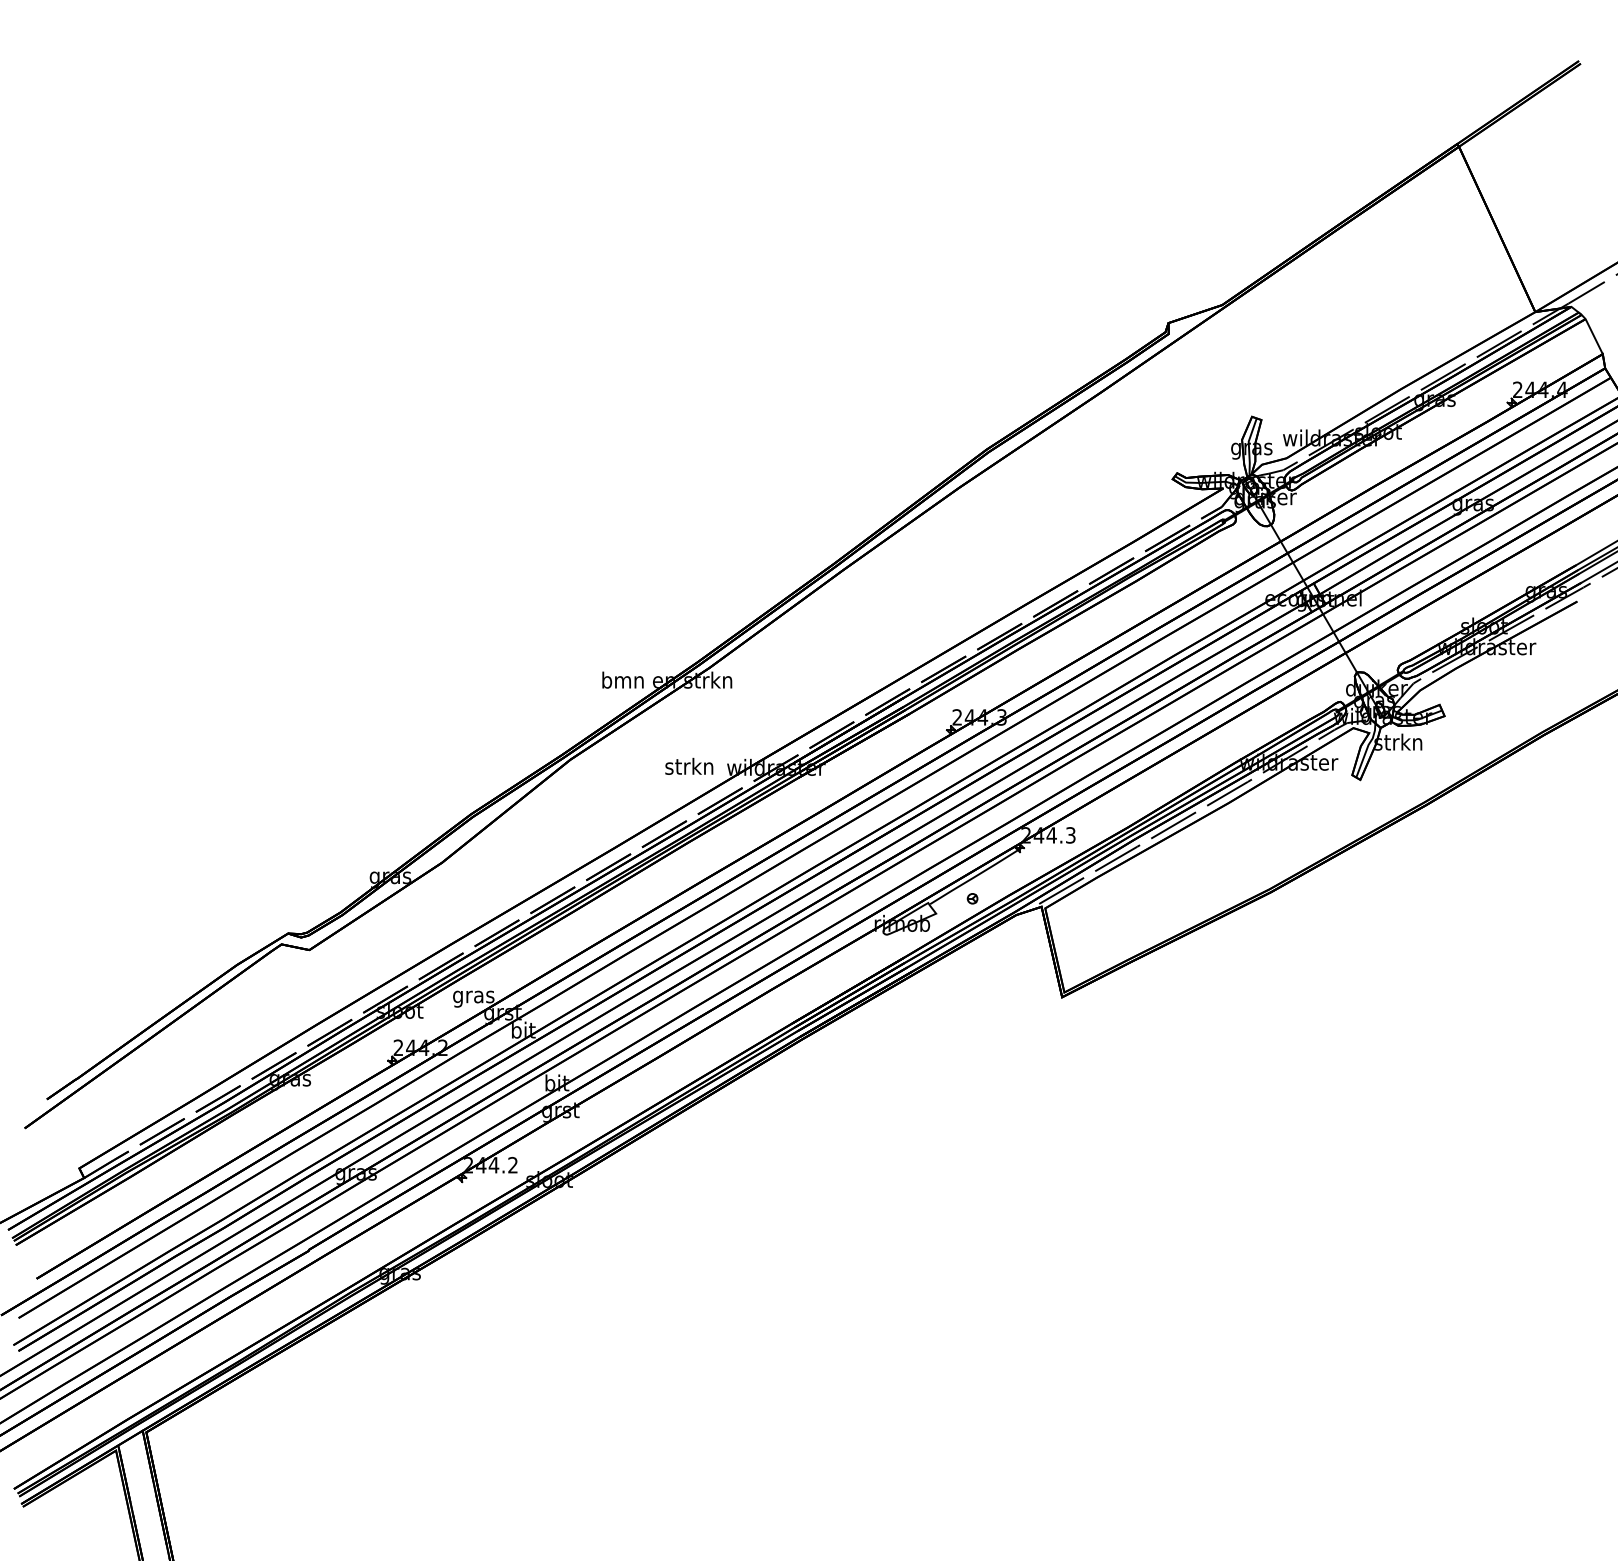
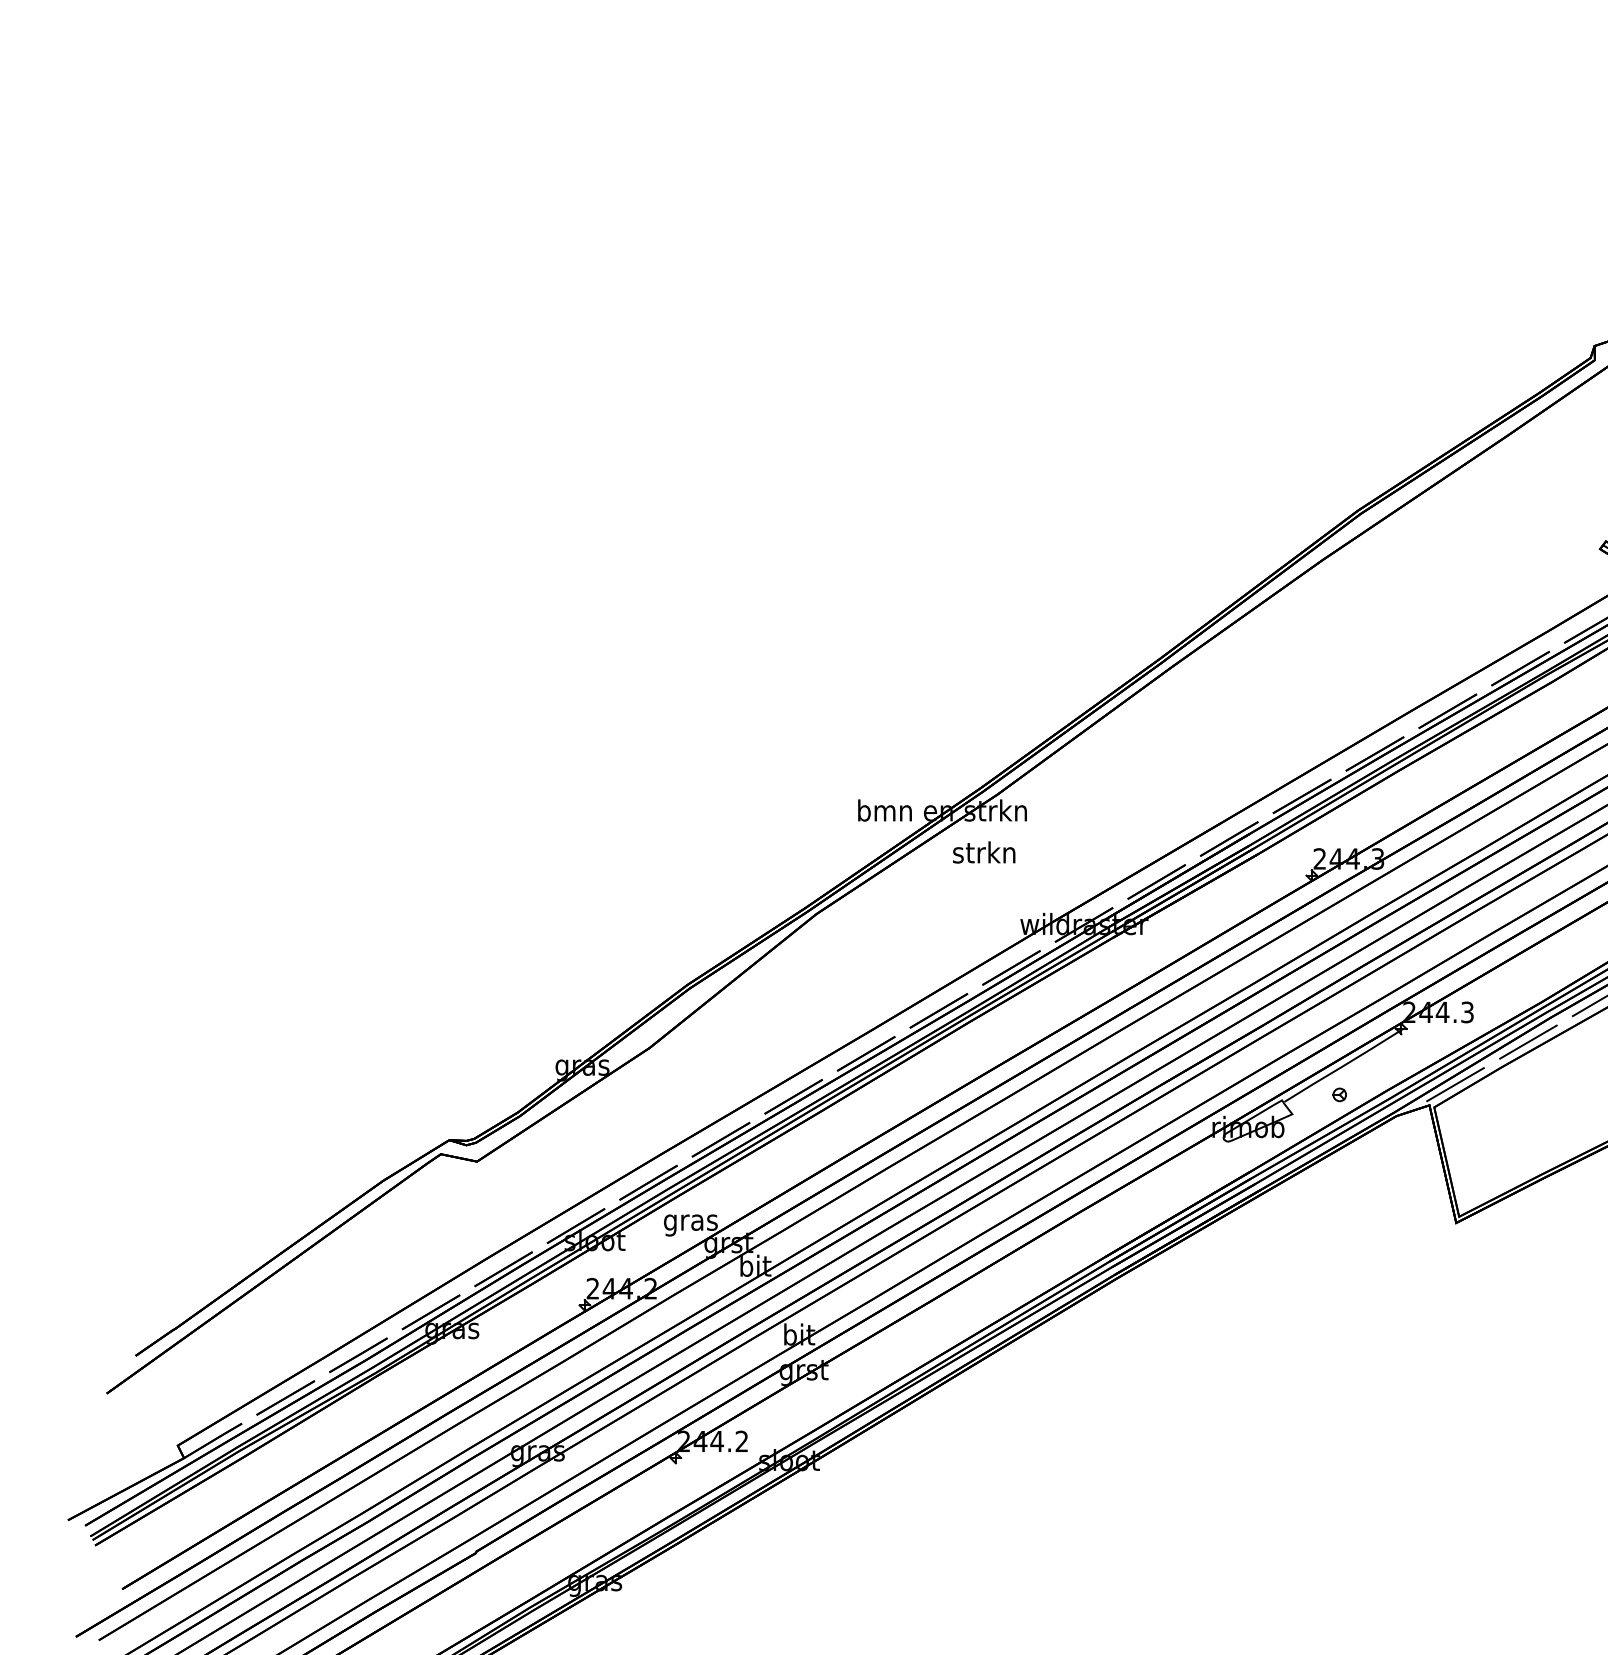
text: (689, 765) -> (984, 851), moved

